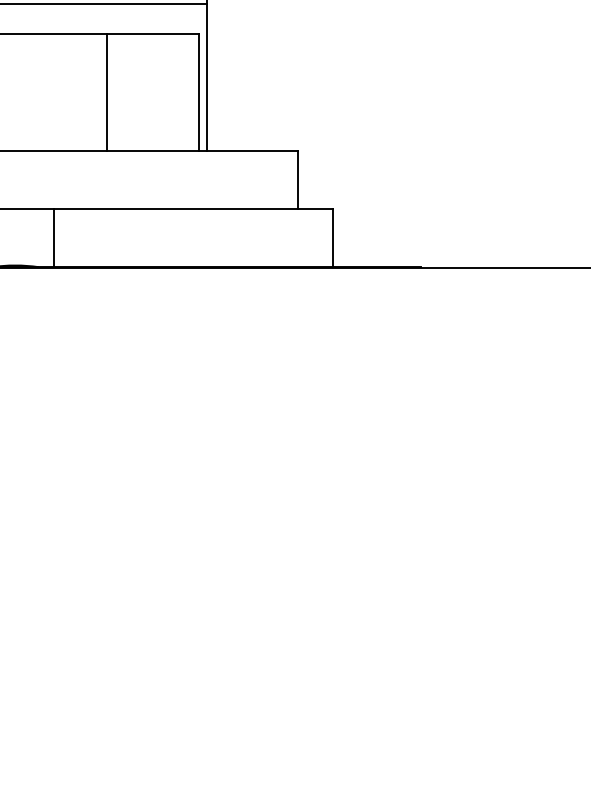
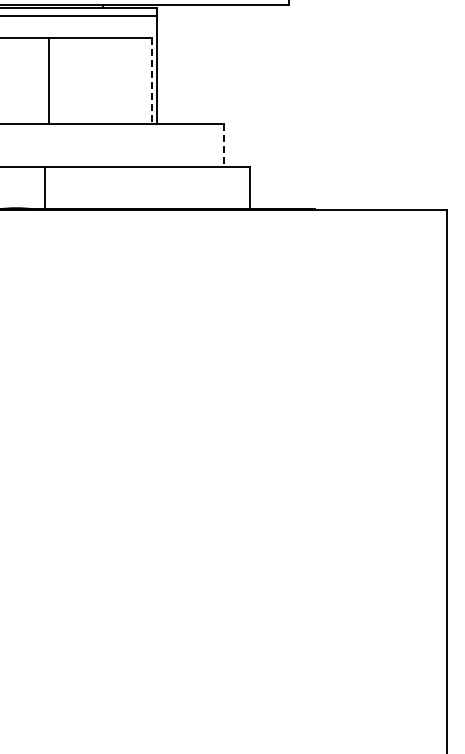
line: (107, 91) -> (49, 80), moved
line: (198, 93) -> (151, 81), solid -> dashed
line: (298, 180) -> (224, 145), solid -> dashed

